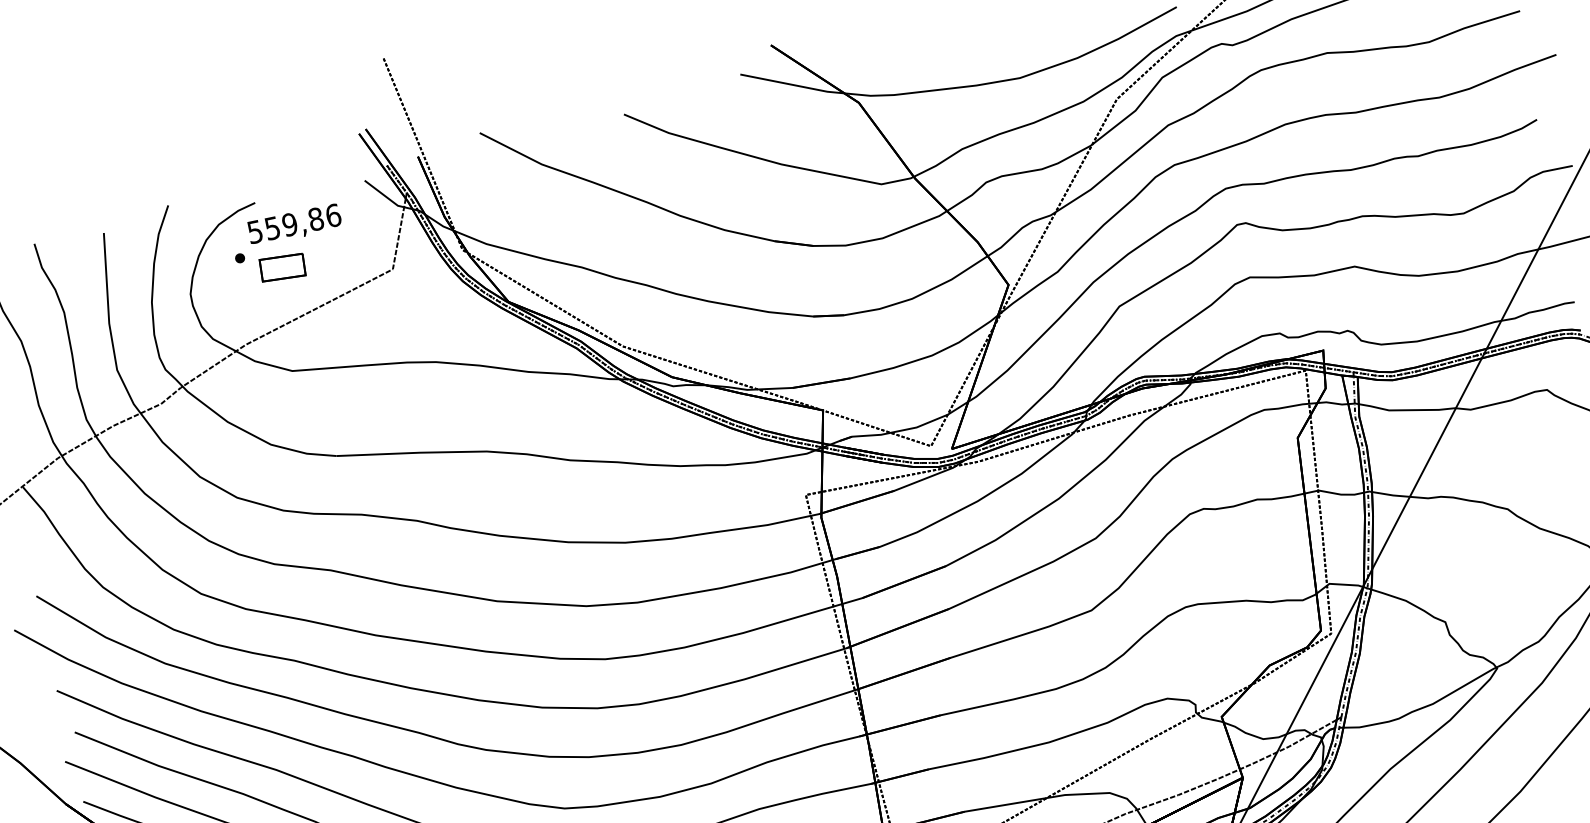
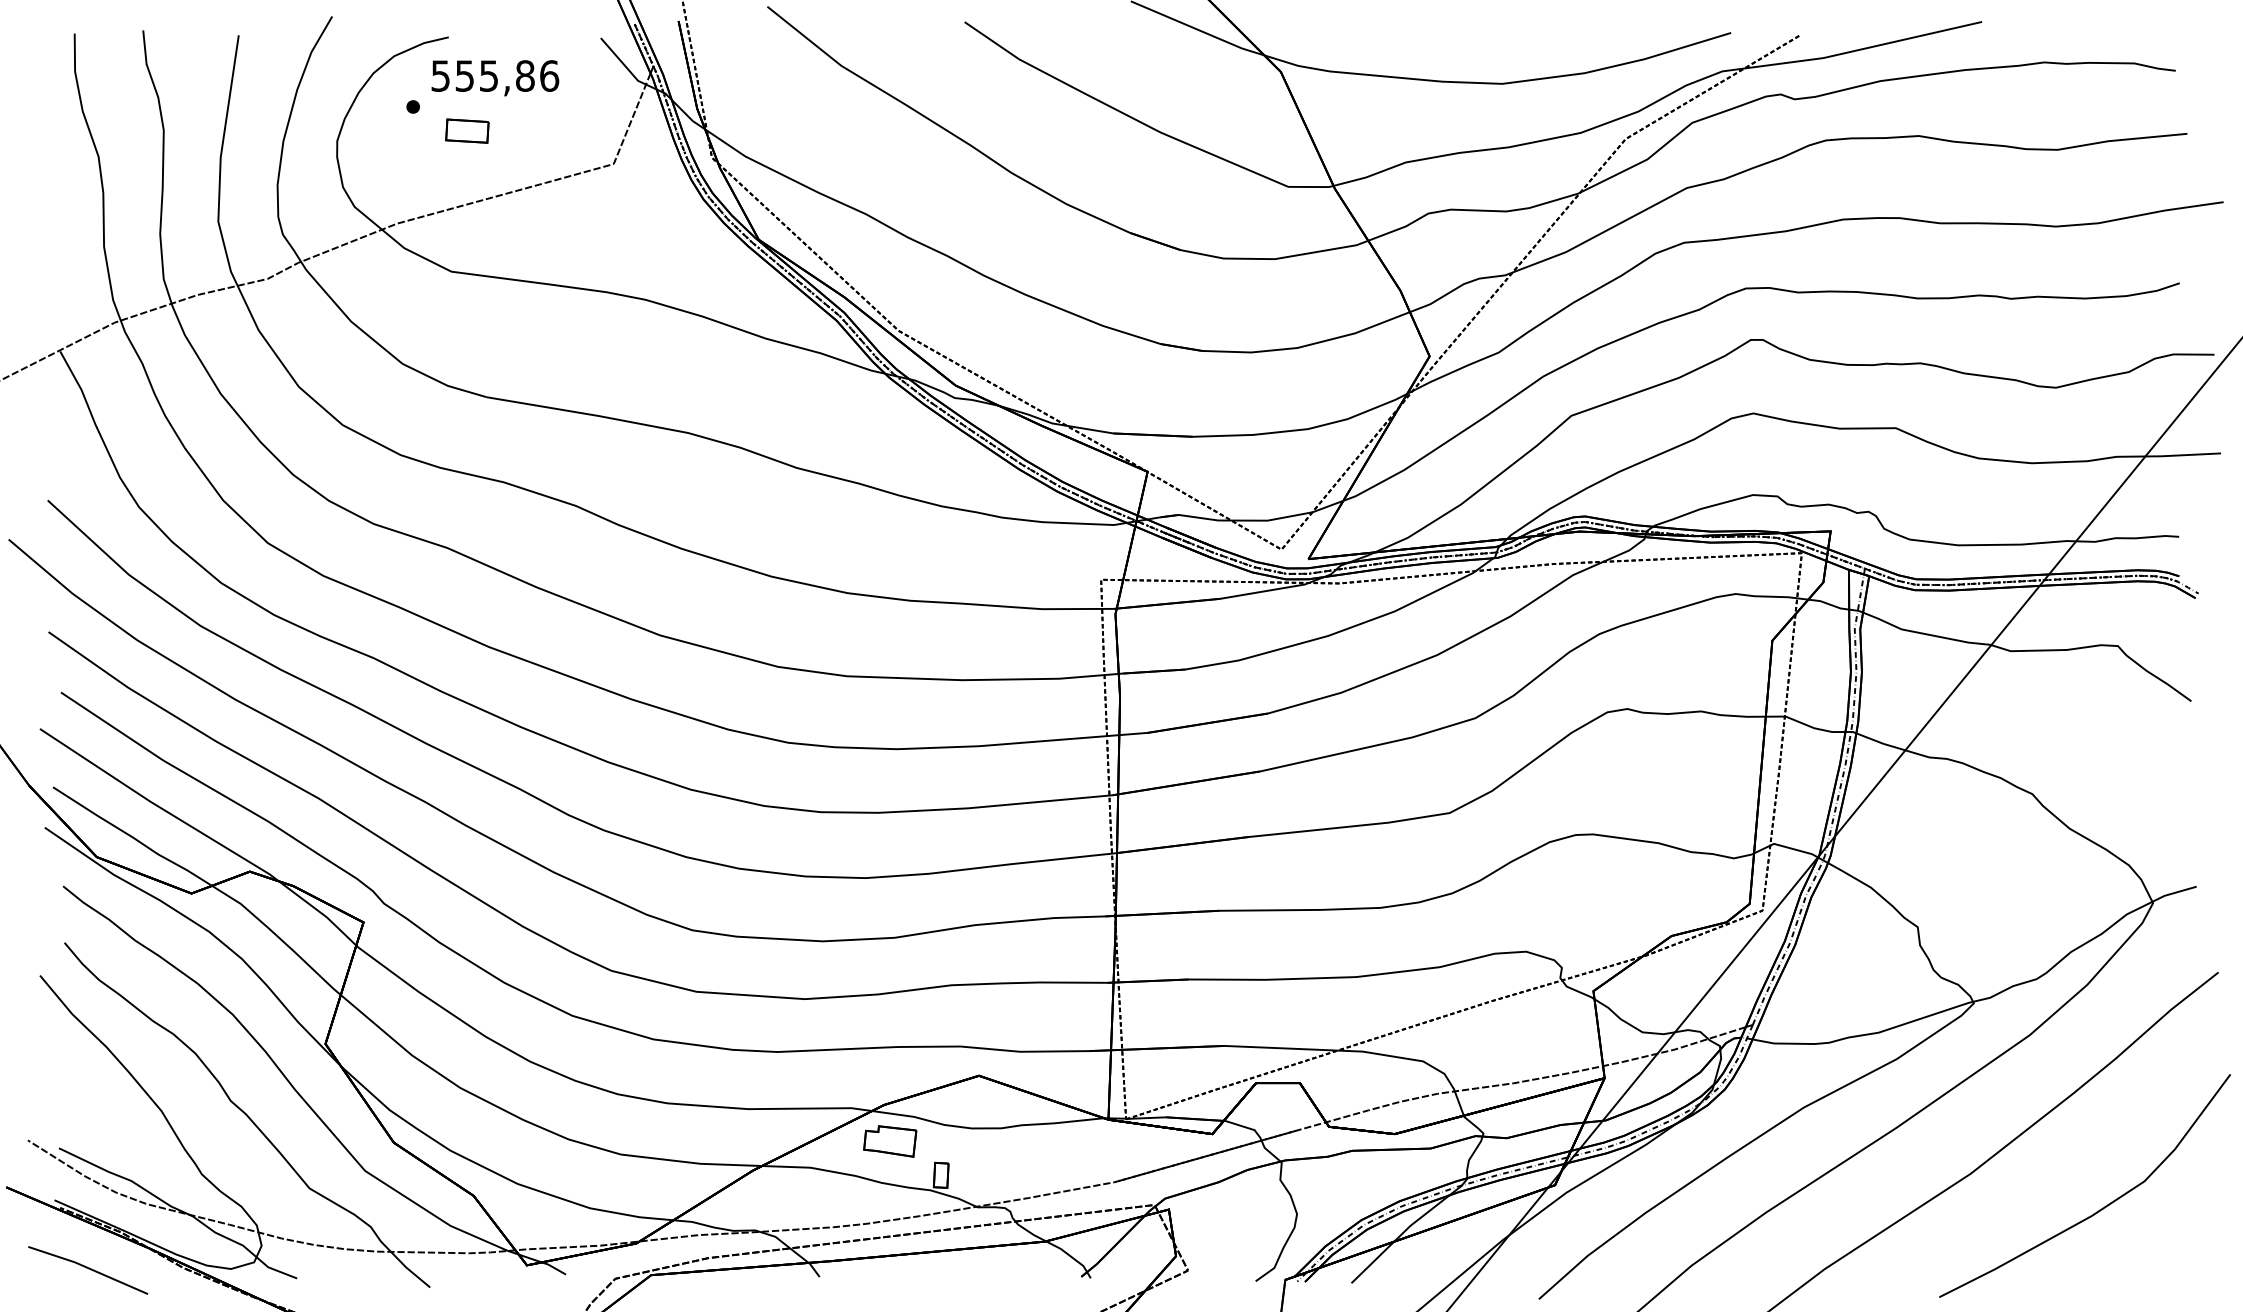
text: (289, 224) -> (488, 75), 559,86 -> 555,86
part: (282, 267) -> (467, 130), size x0.7

